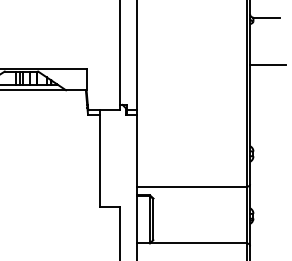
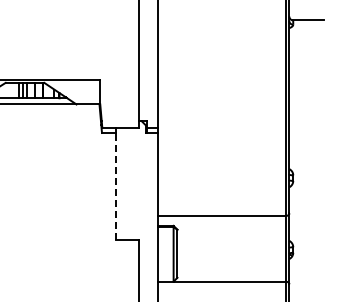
line: (268, 65) -> (310, 75), removed
line: (99, 160) -> (115, 185), solid -> dashed

